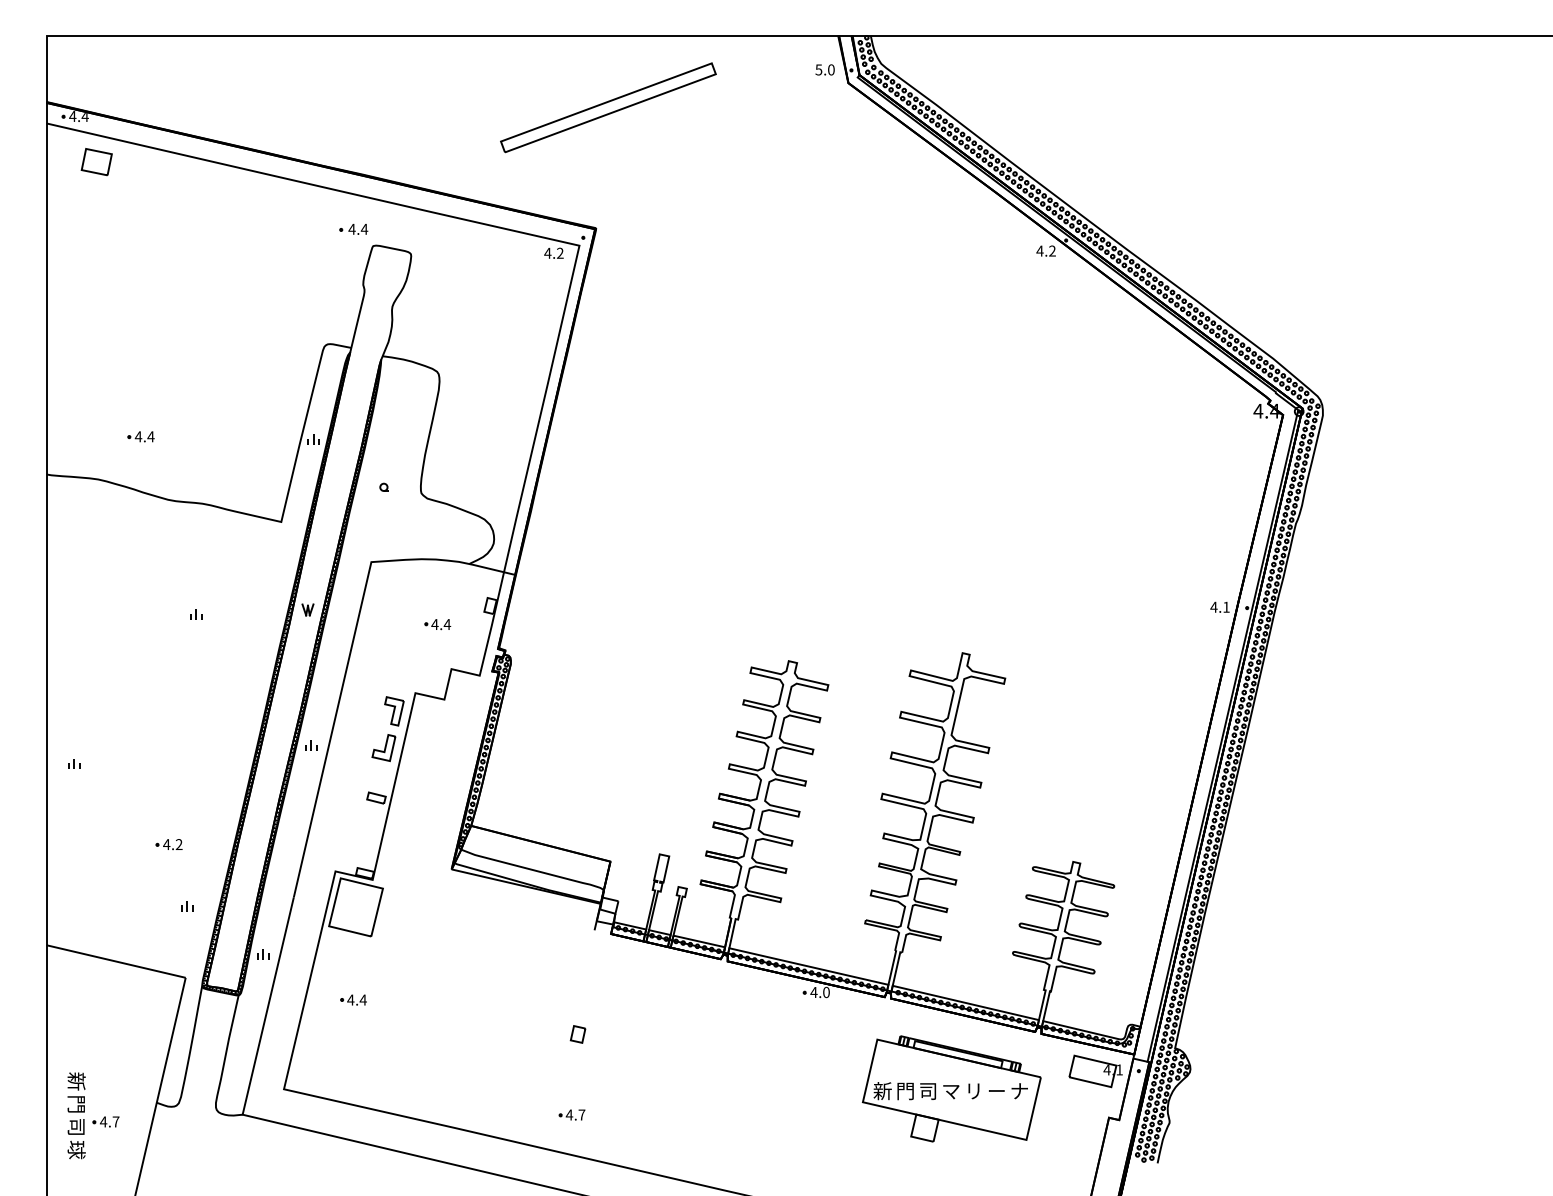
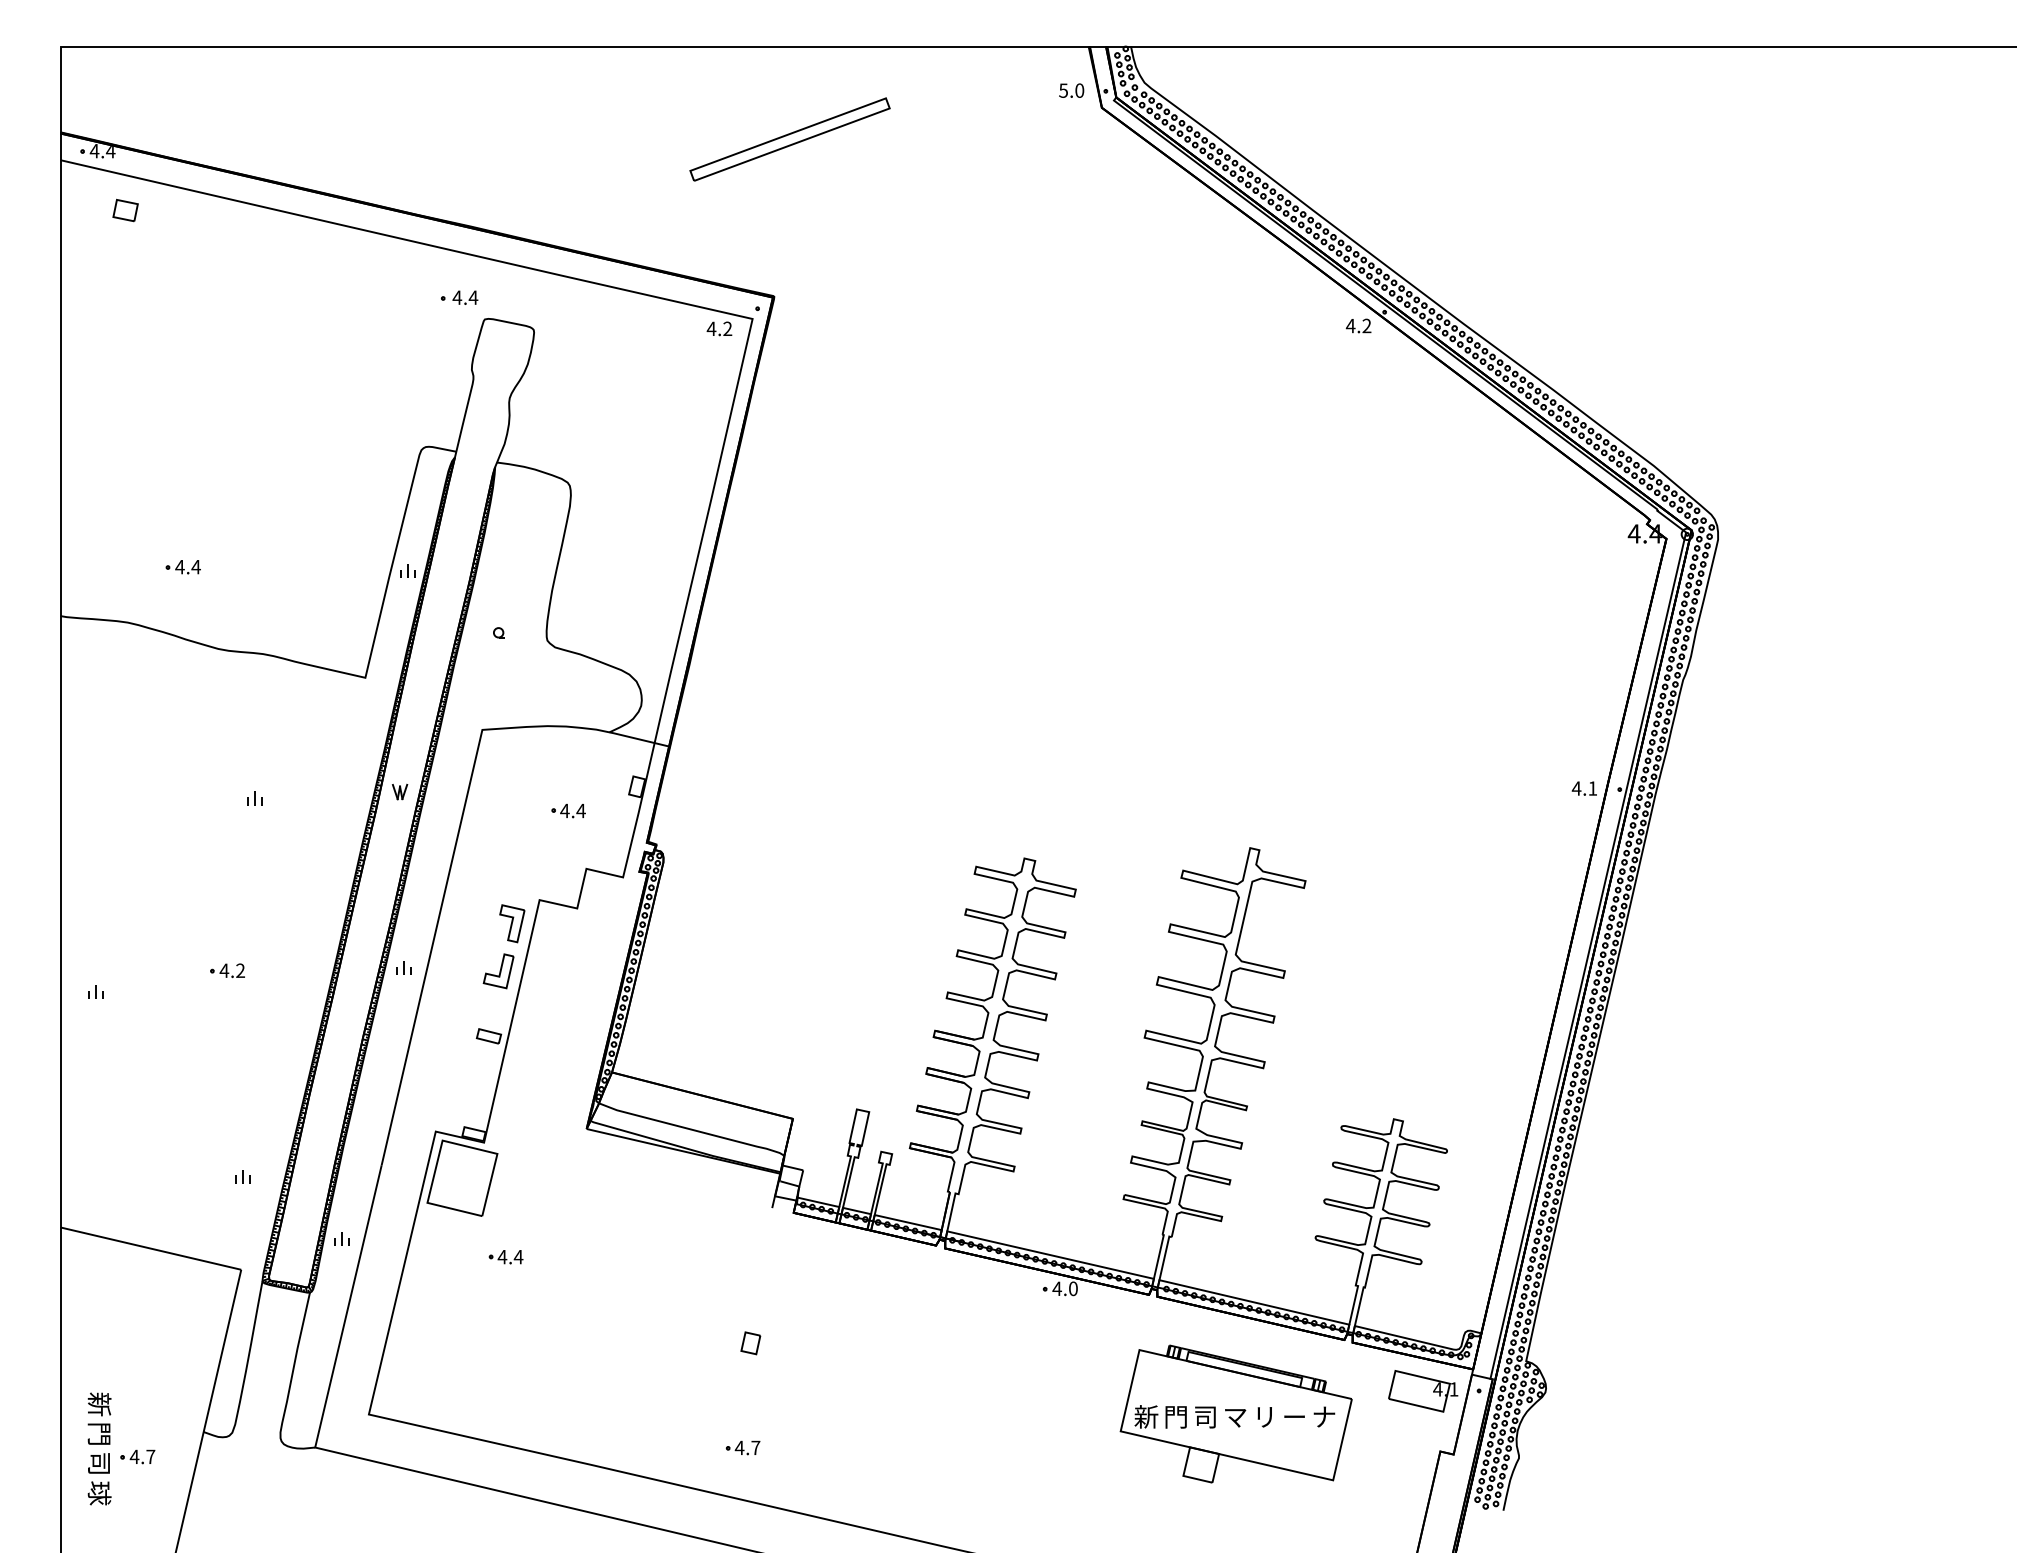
part: (607, 106) -> (789, 138), size x0.71
part: (96, 162) -> (125, 210), size x0.62
part: (168, 844) -> (226, 970), moved
part: (353, 999) -> (505, 1256), moved

